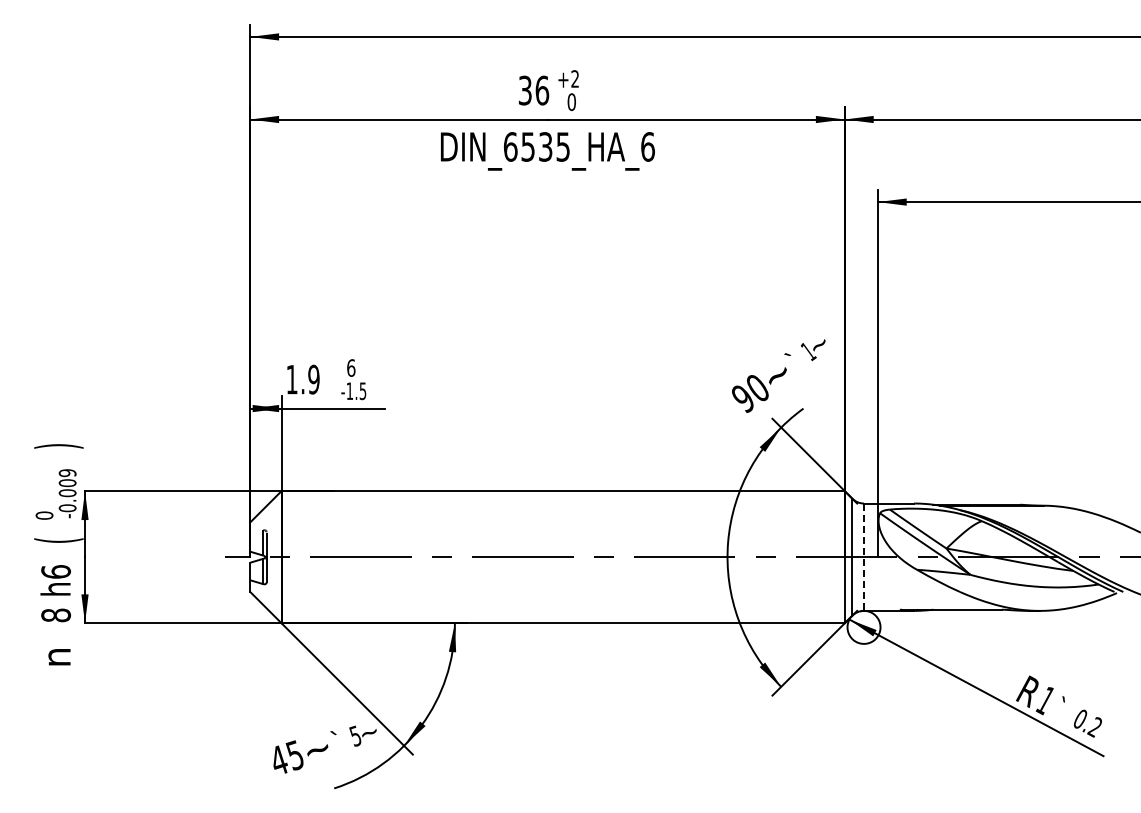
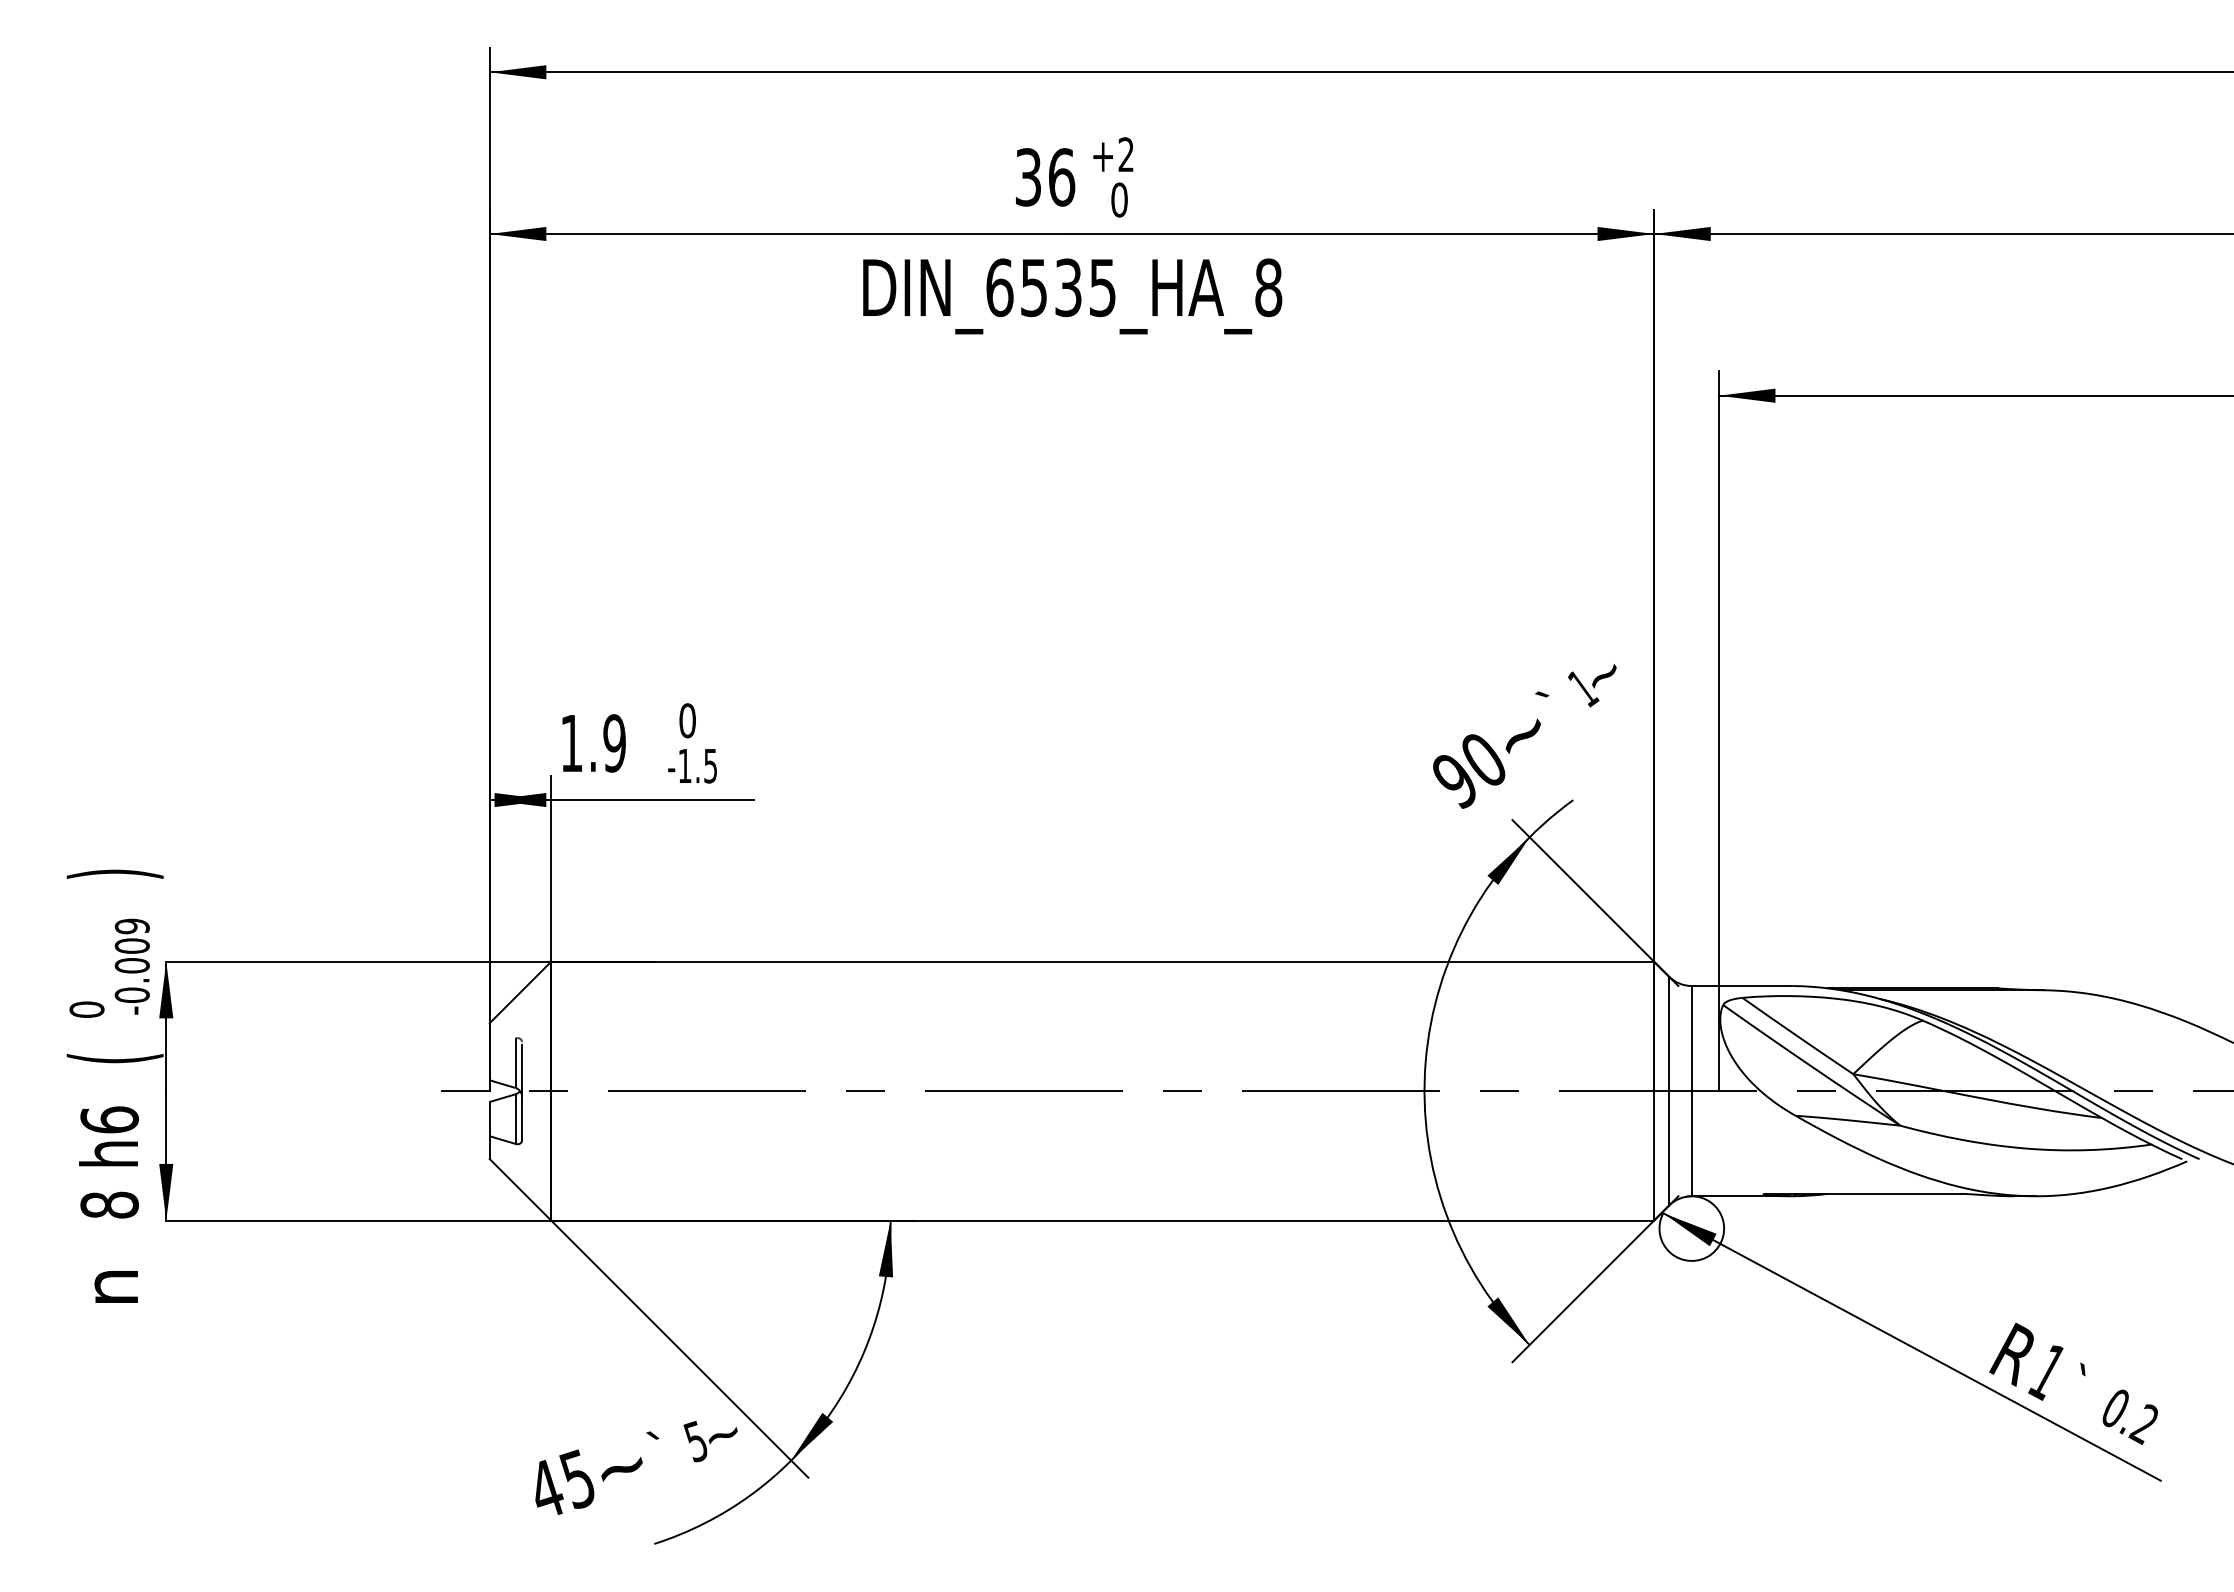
text: (647, 146) -> (1267, 286), DIN_6535_HA_6 -> DIN_6535_HA_8
text: (351, 367) -> (688, 719), 6 -> 0
line: (864, 557) -> (1692, 1091), dashed -> solid

